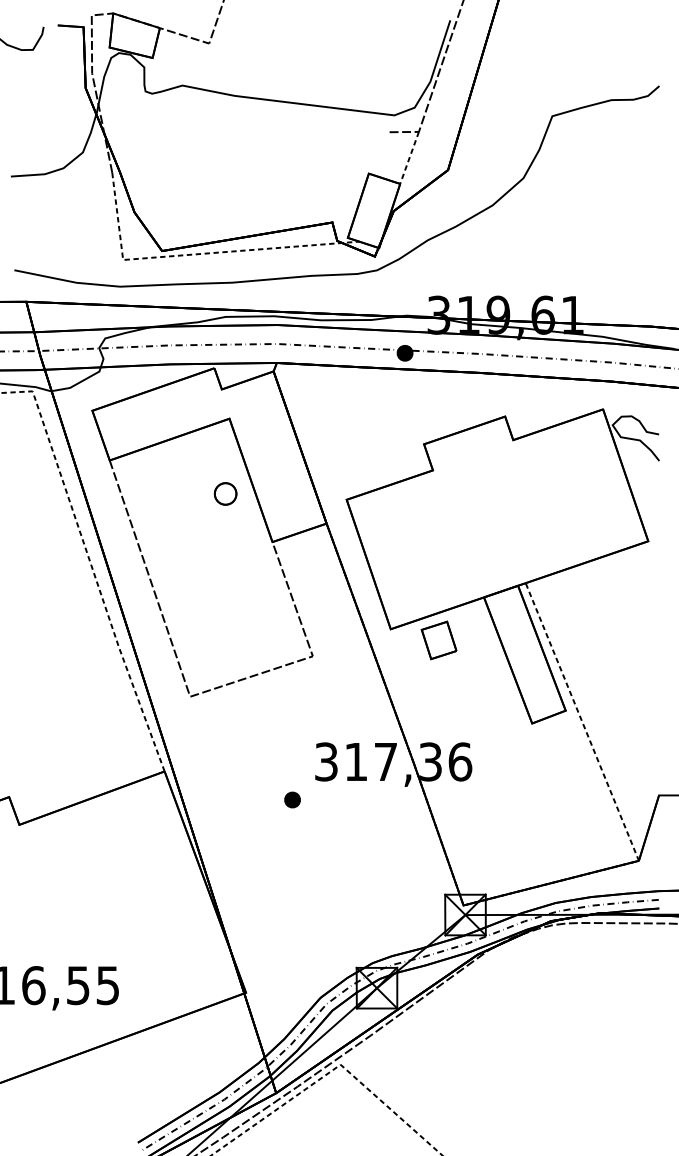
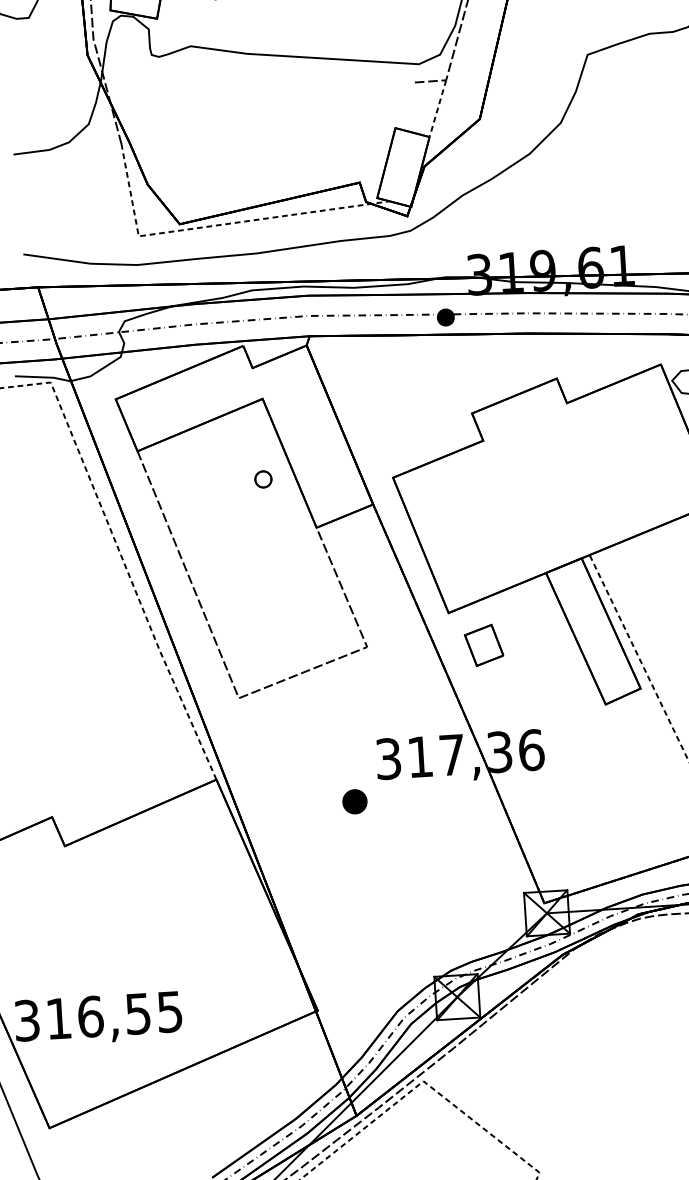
part: (225, 493) -> (263, 478), size x0.7
part: (438, 640) -> (483, 645), moved
part: (292, 799) -> (354, 801), size x1.4

